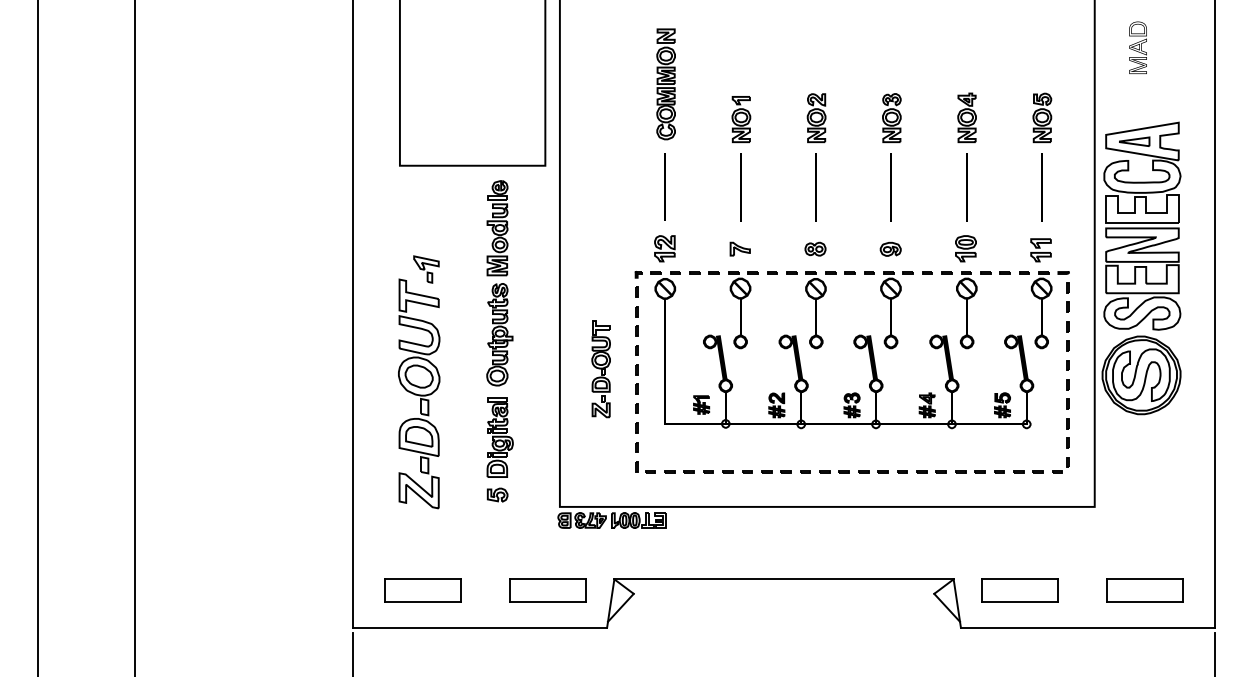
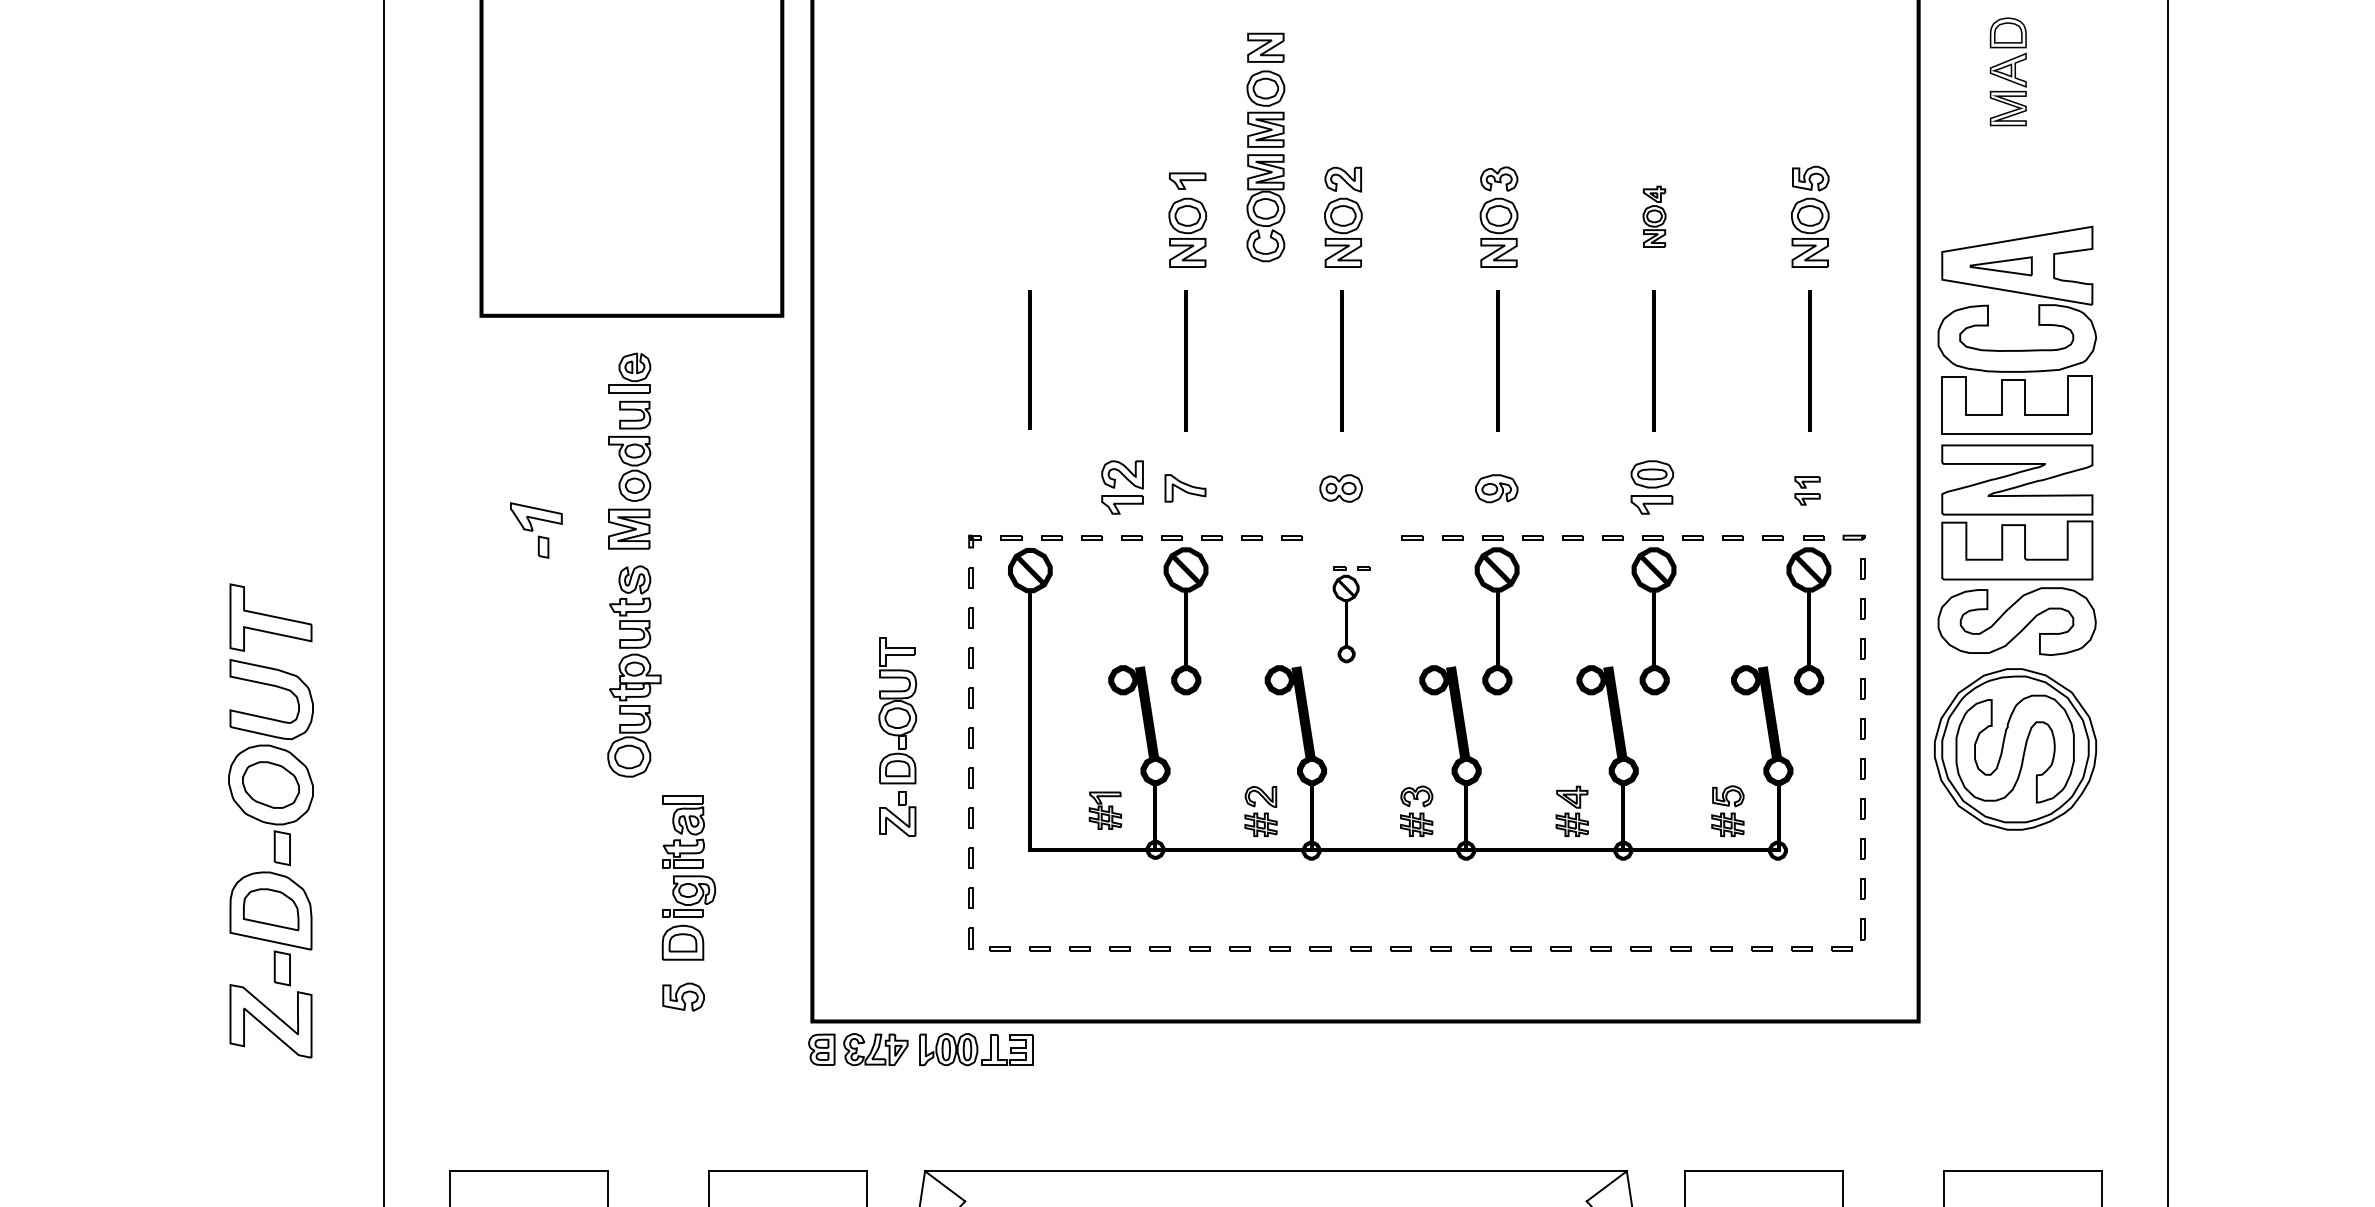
part: (665, 84) -> (1264, 147), moved
part: (966, 117) -> (1653, 216), size x0.6
part: (664, 248) -> (1121, 486), moved
part: (1040, 250) -> (1806, 491), size x0.6
part: (499, 283) -> (633, 565), moved
part: (820, 310) -> (1351, 615), size x0.6
part: (419, 393) -> (271, 819), moved

